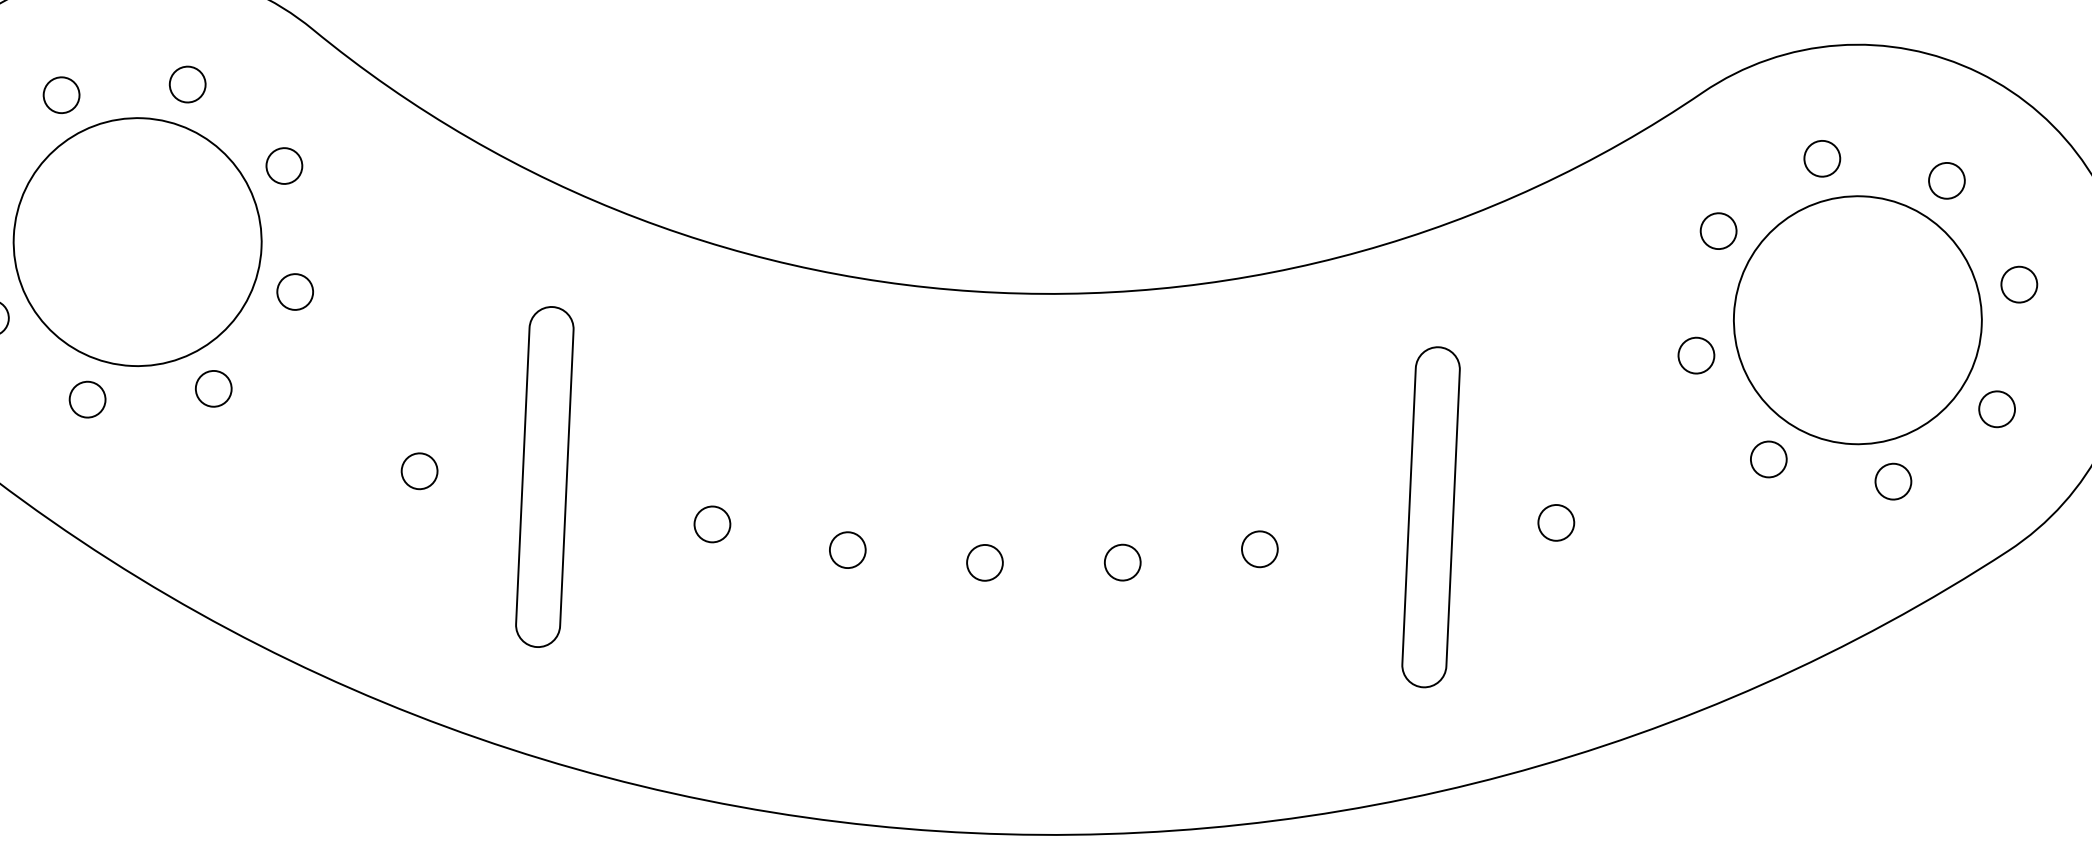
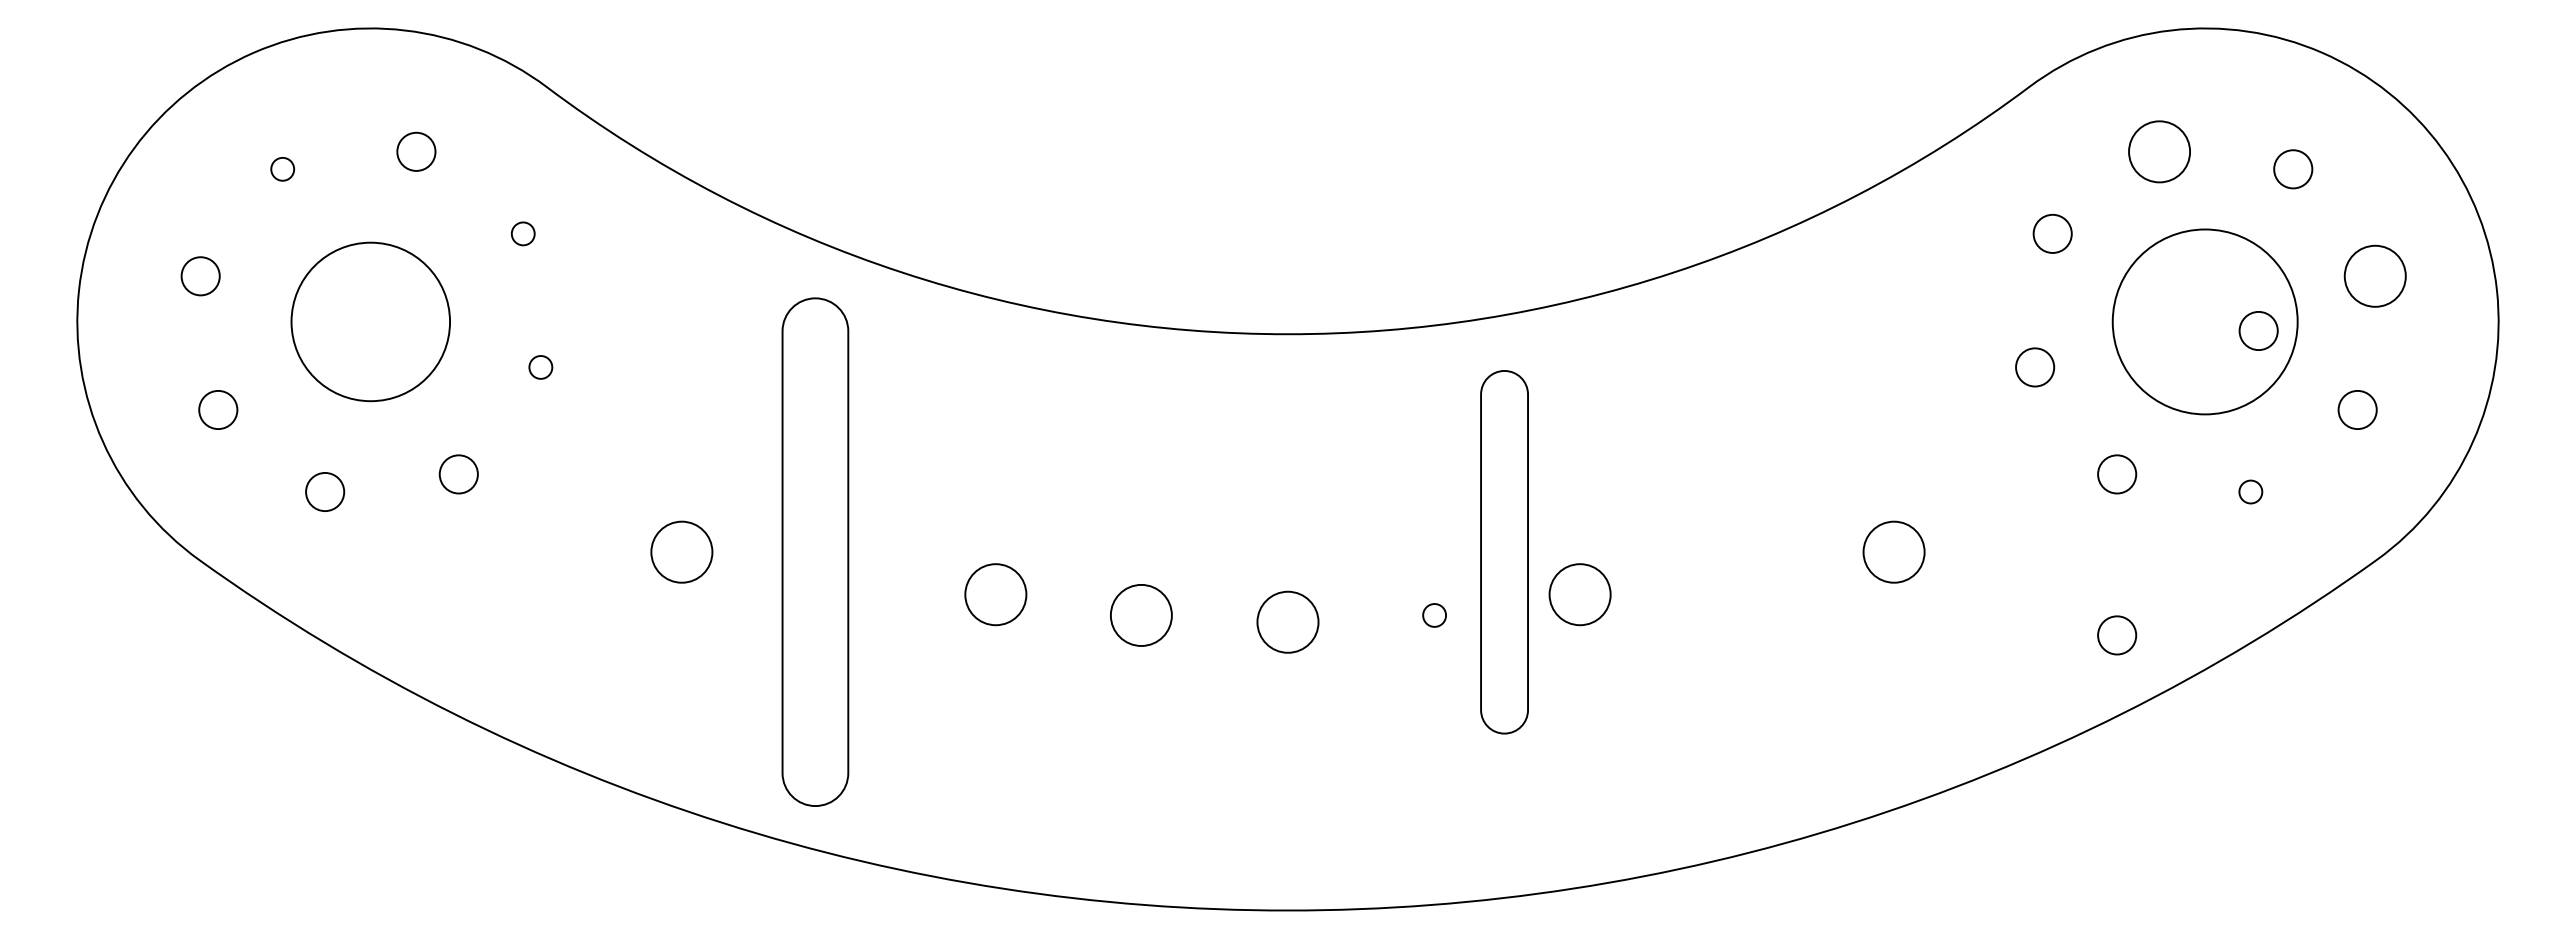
circle: (61, 95) -> (282, 169), size x0.6
circle: (1822, 158) -> (2159, 151), size x1.6
circle: (284, 165) -> (523, 233), size x0.6
circle: (137, 241) -> (370, 321), size x0.6
circle: (2019, 284) -> (2375, 276), size x1.6
circle: (294, 292) -> (540, 367), size x0.6
circle: (1858, 319) -> (2205, 321), size x0.7
circle: (1907, 330) -> (2258, 330), added
circle: (419, 471) -> (681, 552), size x1.6
part: (544, 477) -> (815, 552), size x1.4
circle: (1893, 481) -> (2250, 491), size x0.6
part: (1431, 517) -> (1504, 552), moved
circle: (1556, 523) -> (1894, 552), size x1.6
circle: (712, 524) -> (996, 594), size x1.6
circle: (1259, 549) -> (1579, 594), size x1.6
circle: (847, 550) -> (1141, 615), size x1.6
circle: (984, 562) -> (1287, 622), size x1.6
circle: (1122, 562) -> (1434, 615), size x0.6
circle: (1762, 610) -> (2117, 635), added

